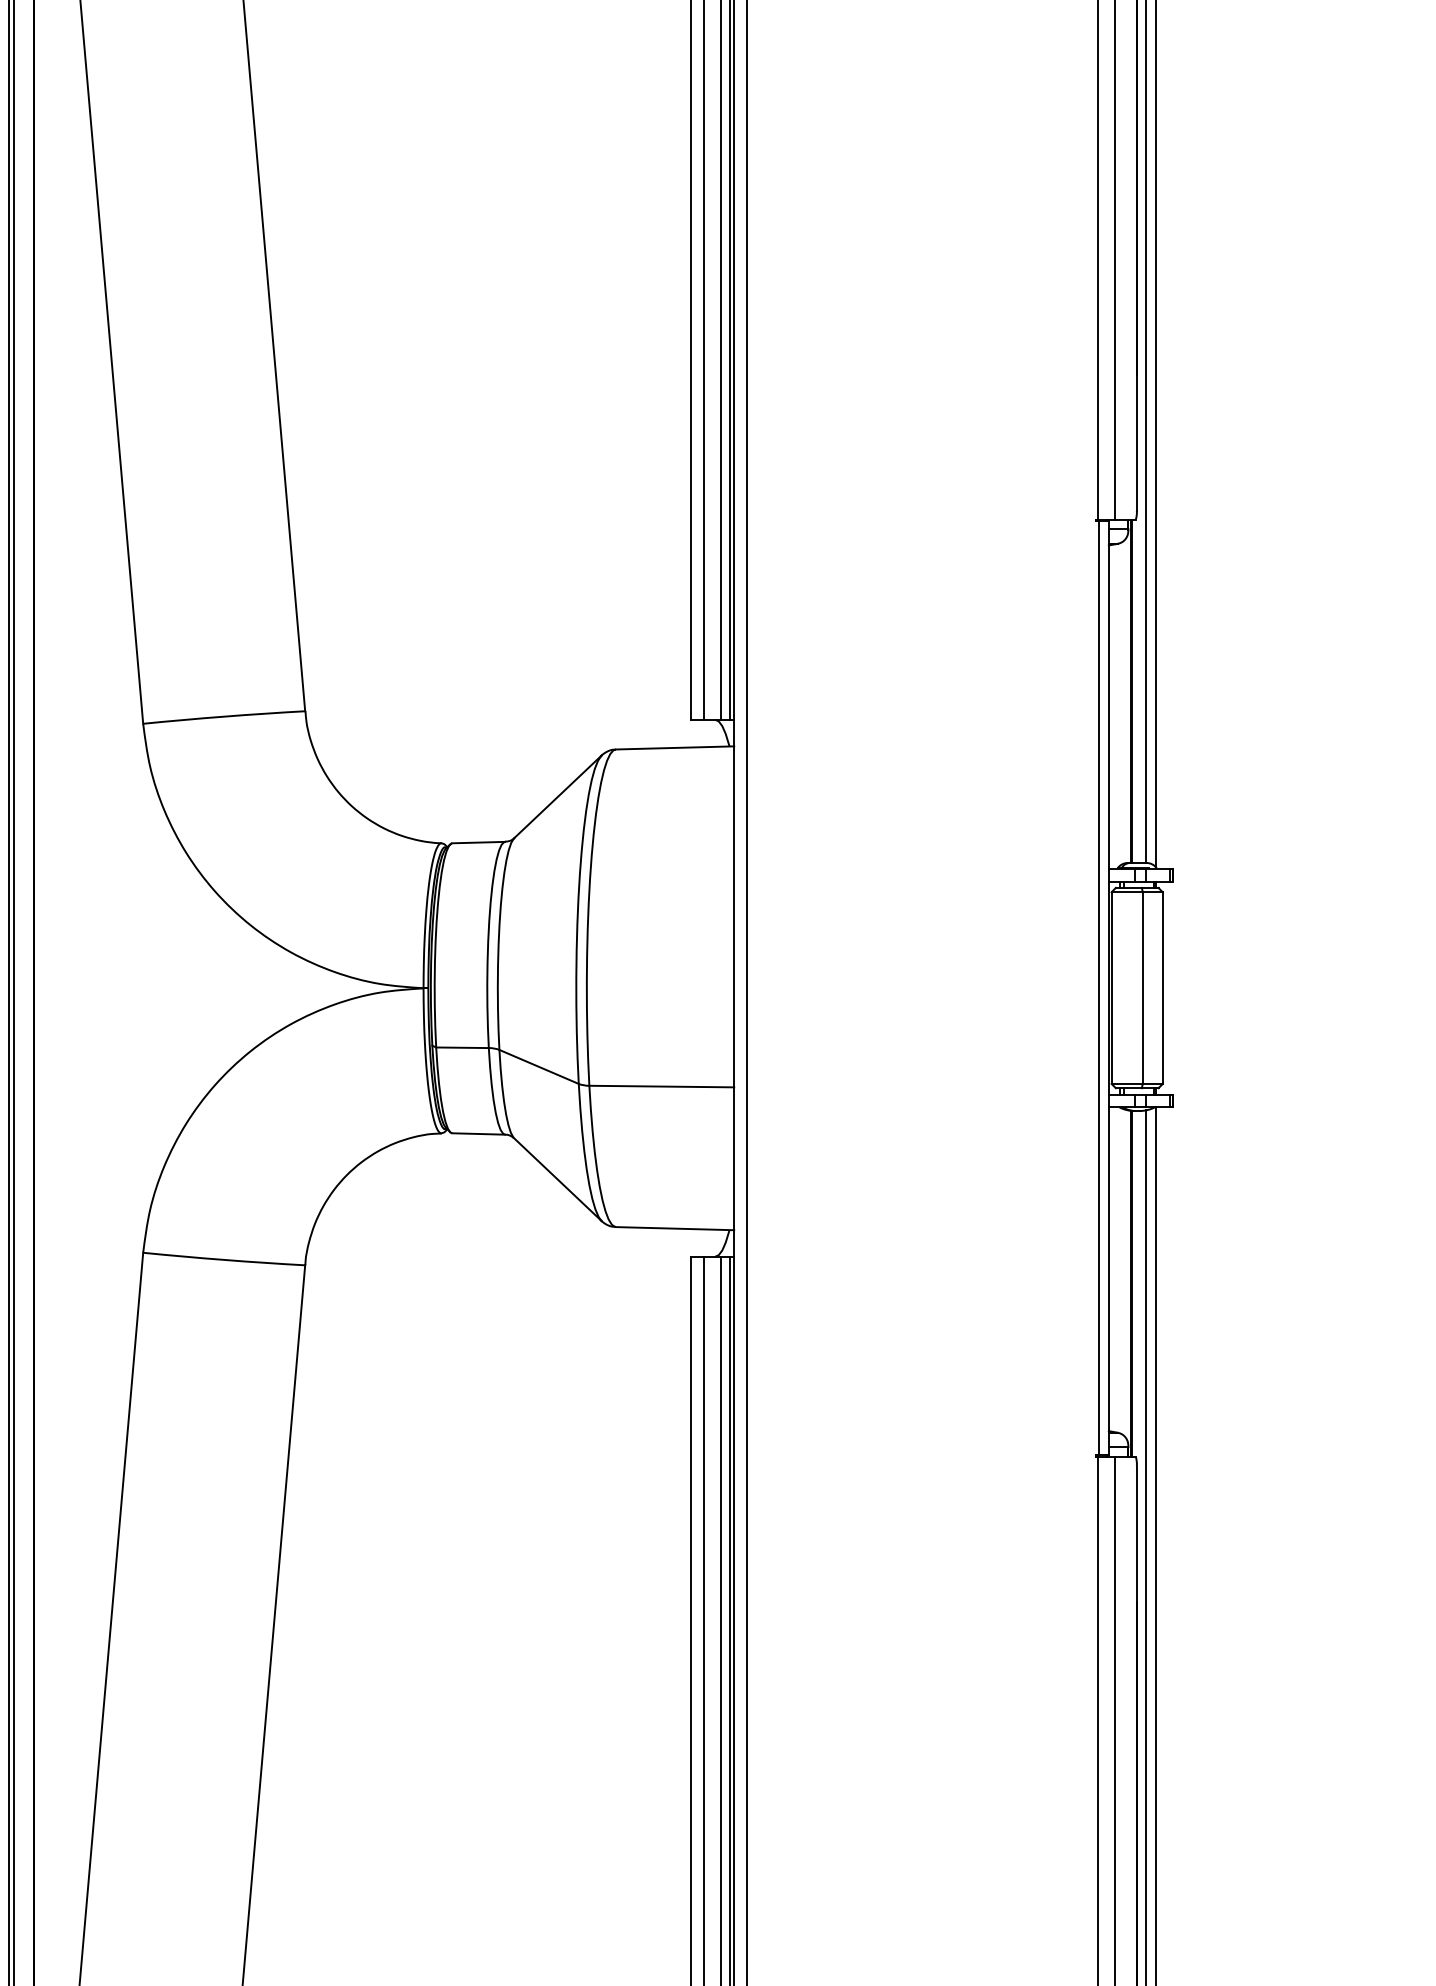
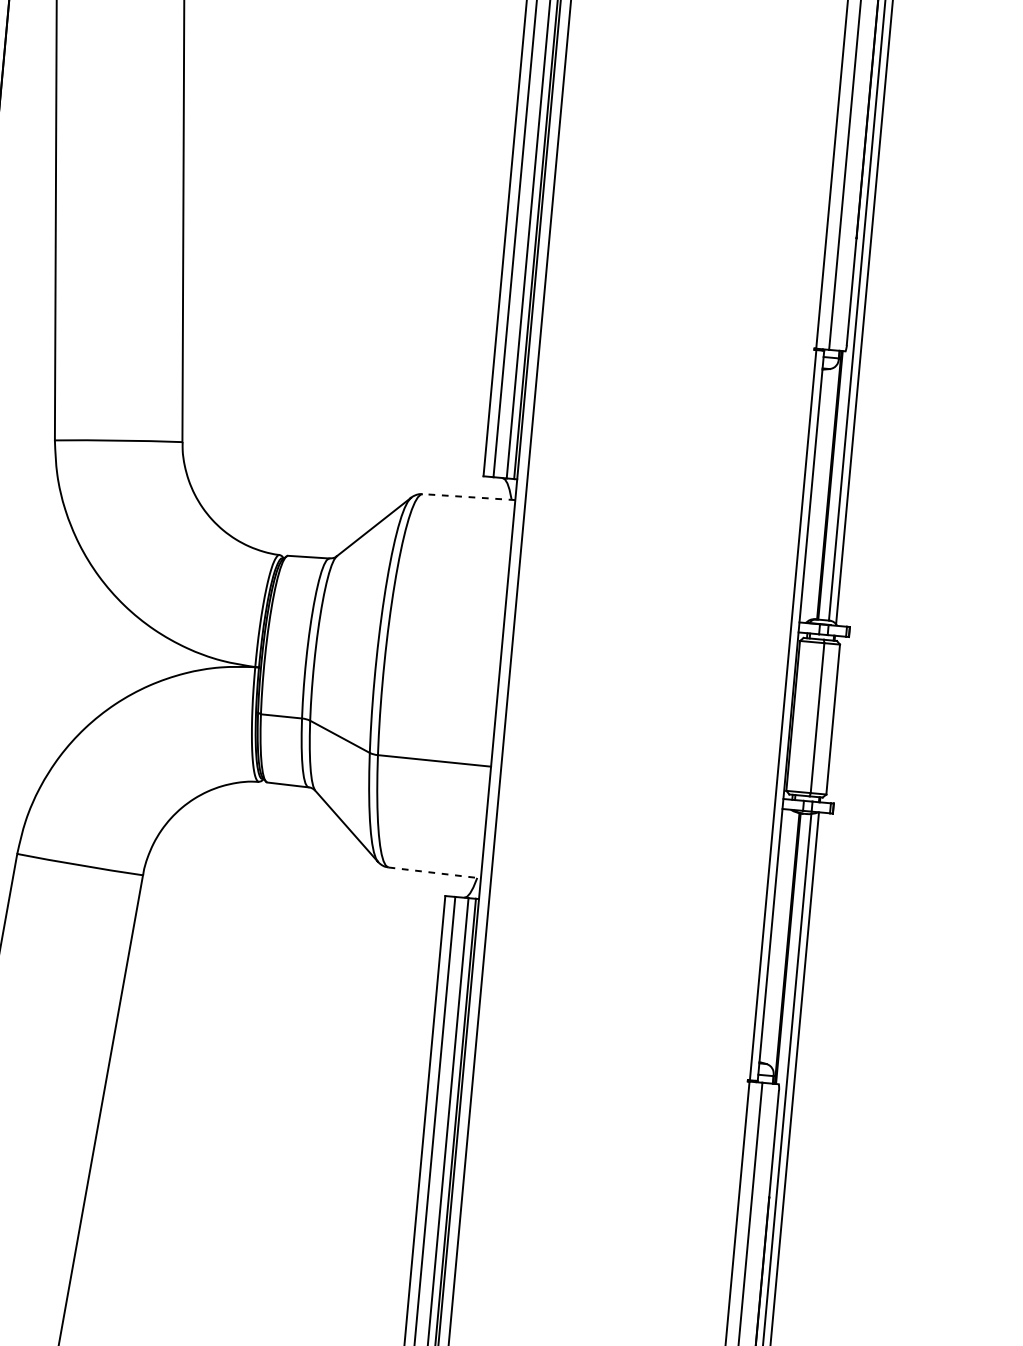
line: (674, 747) -> (468, 496), solid -> dashed
line: (675, 1228) -> (435, 872), solid -> dashed

